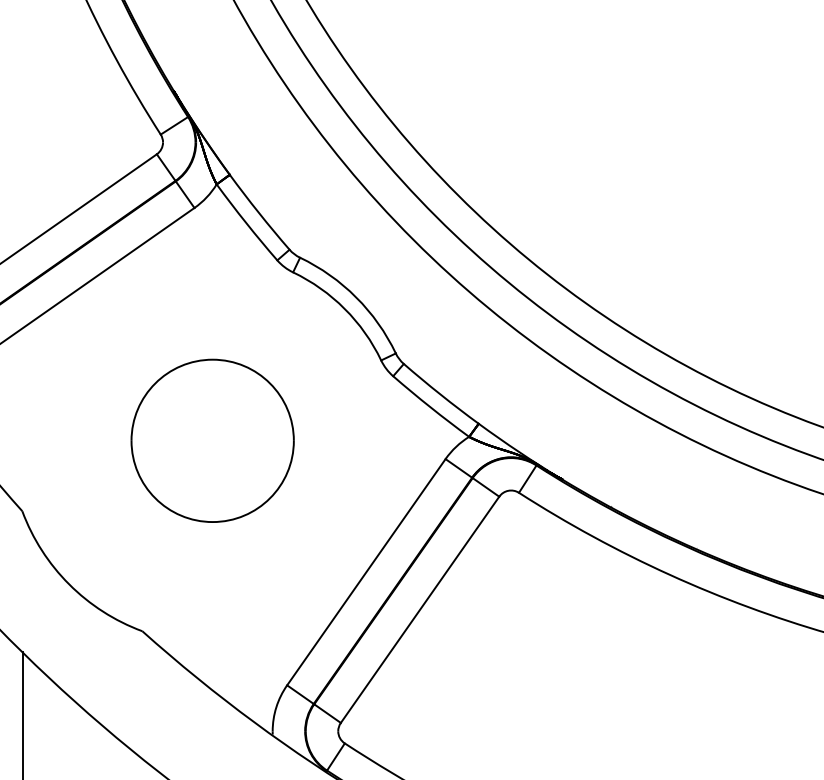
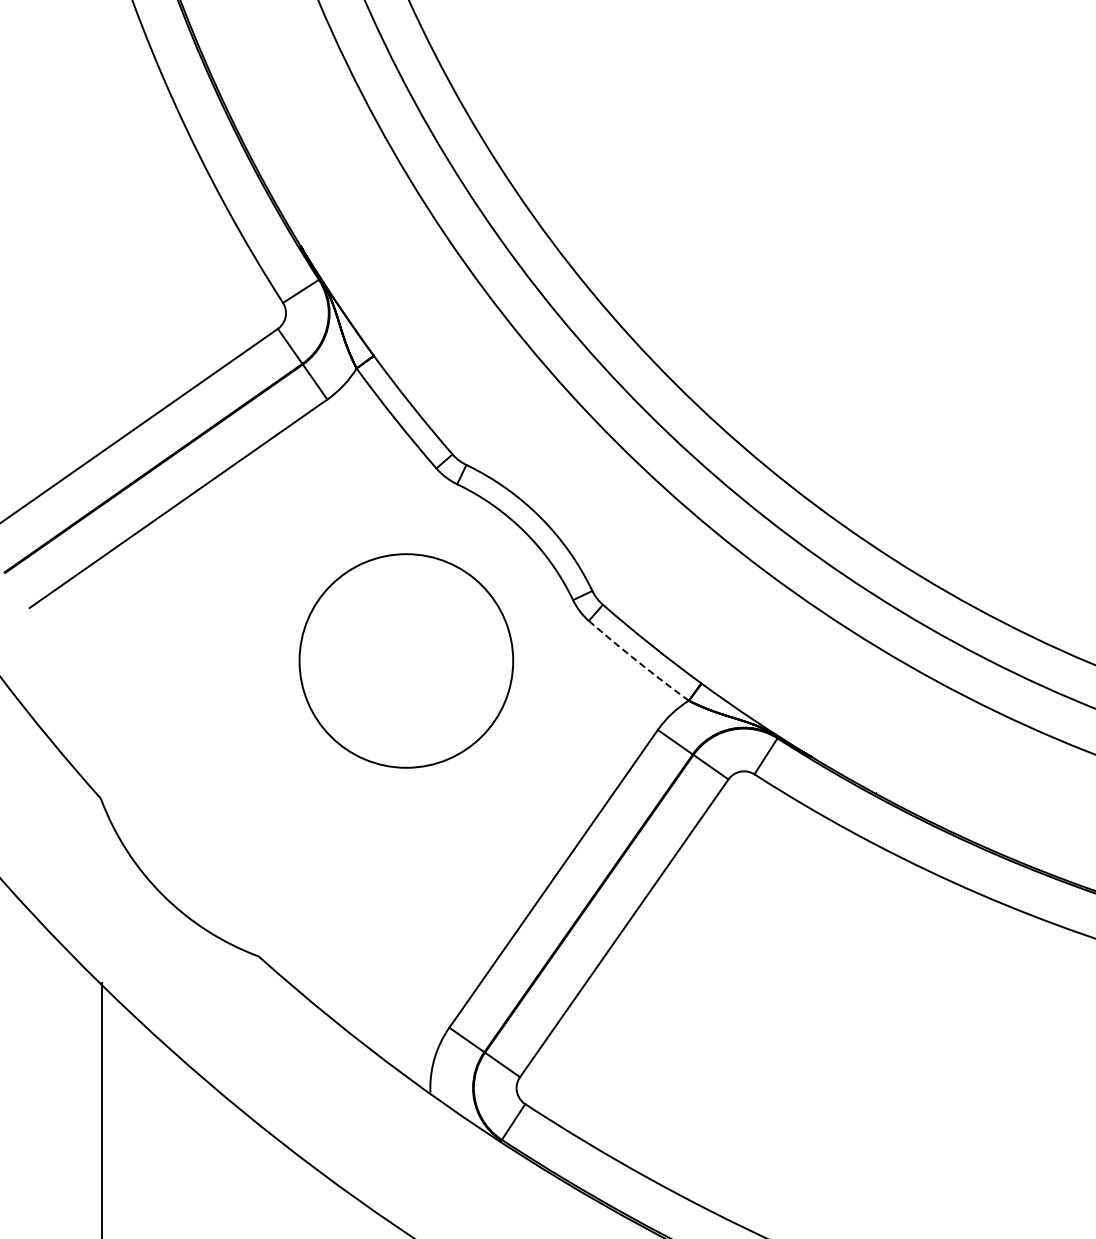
arc: (430, 407) -> (638, 661), solid -> dashed
part: (212, 440) -> (406, 660), moved

